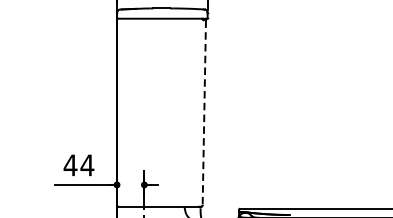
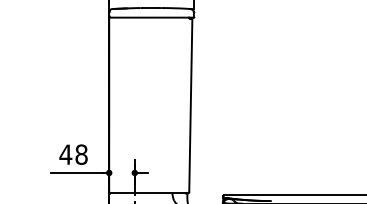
line: (203, 113) -> (190, 106), dashed -> solid
text: (87, 165) -> (81, 154), 44 -> 48

